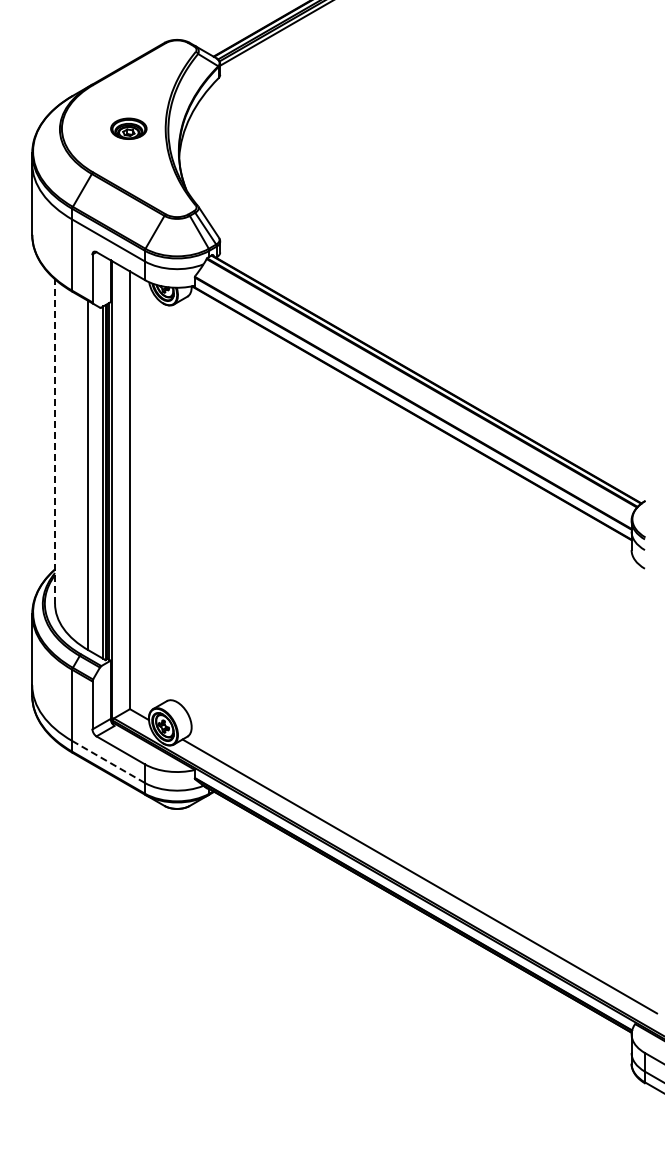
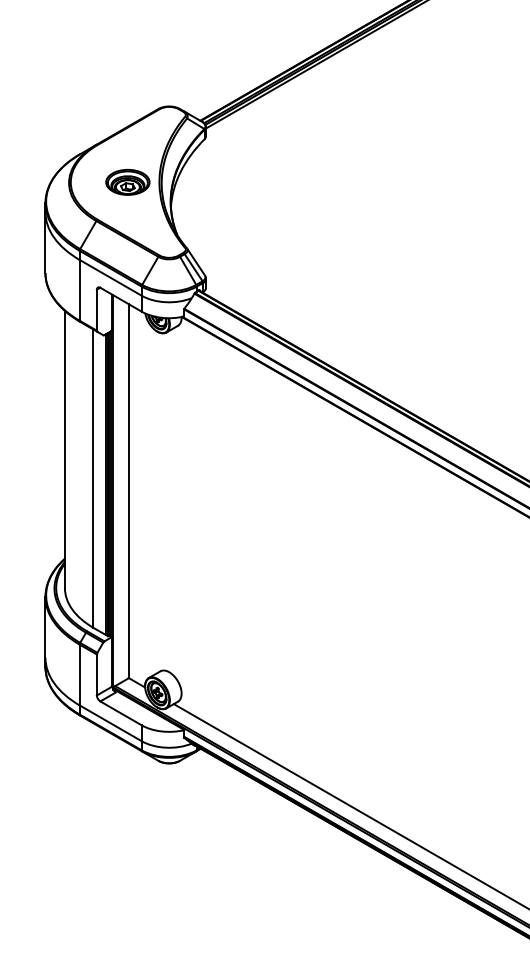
part: (128, 128) -> (127, 182), size x1.43
line: (55, 441) -> (65, 449), dashed -> solid
line: (108, 762) -> (110, 723), dashed -> solid

